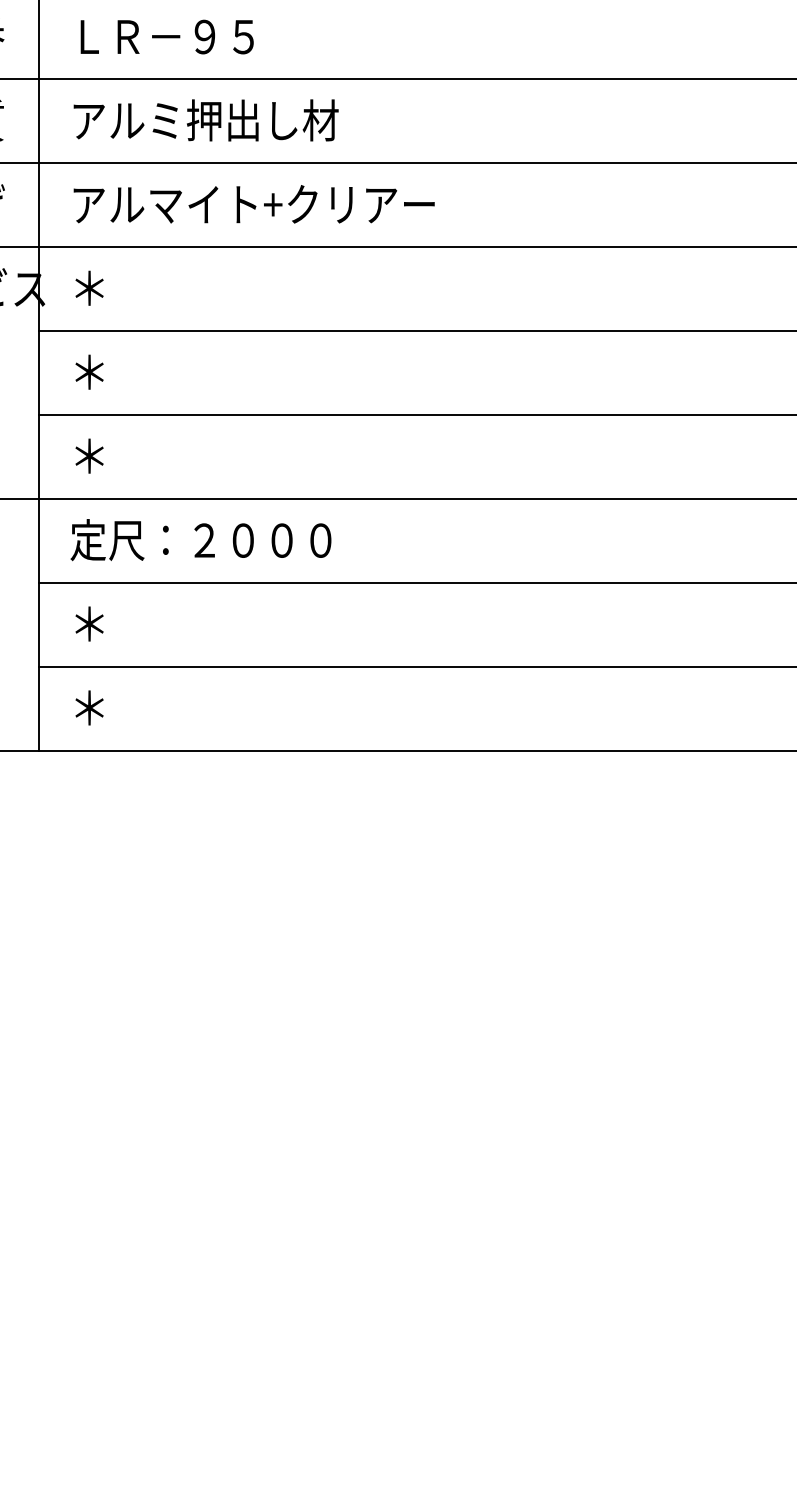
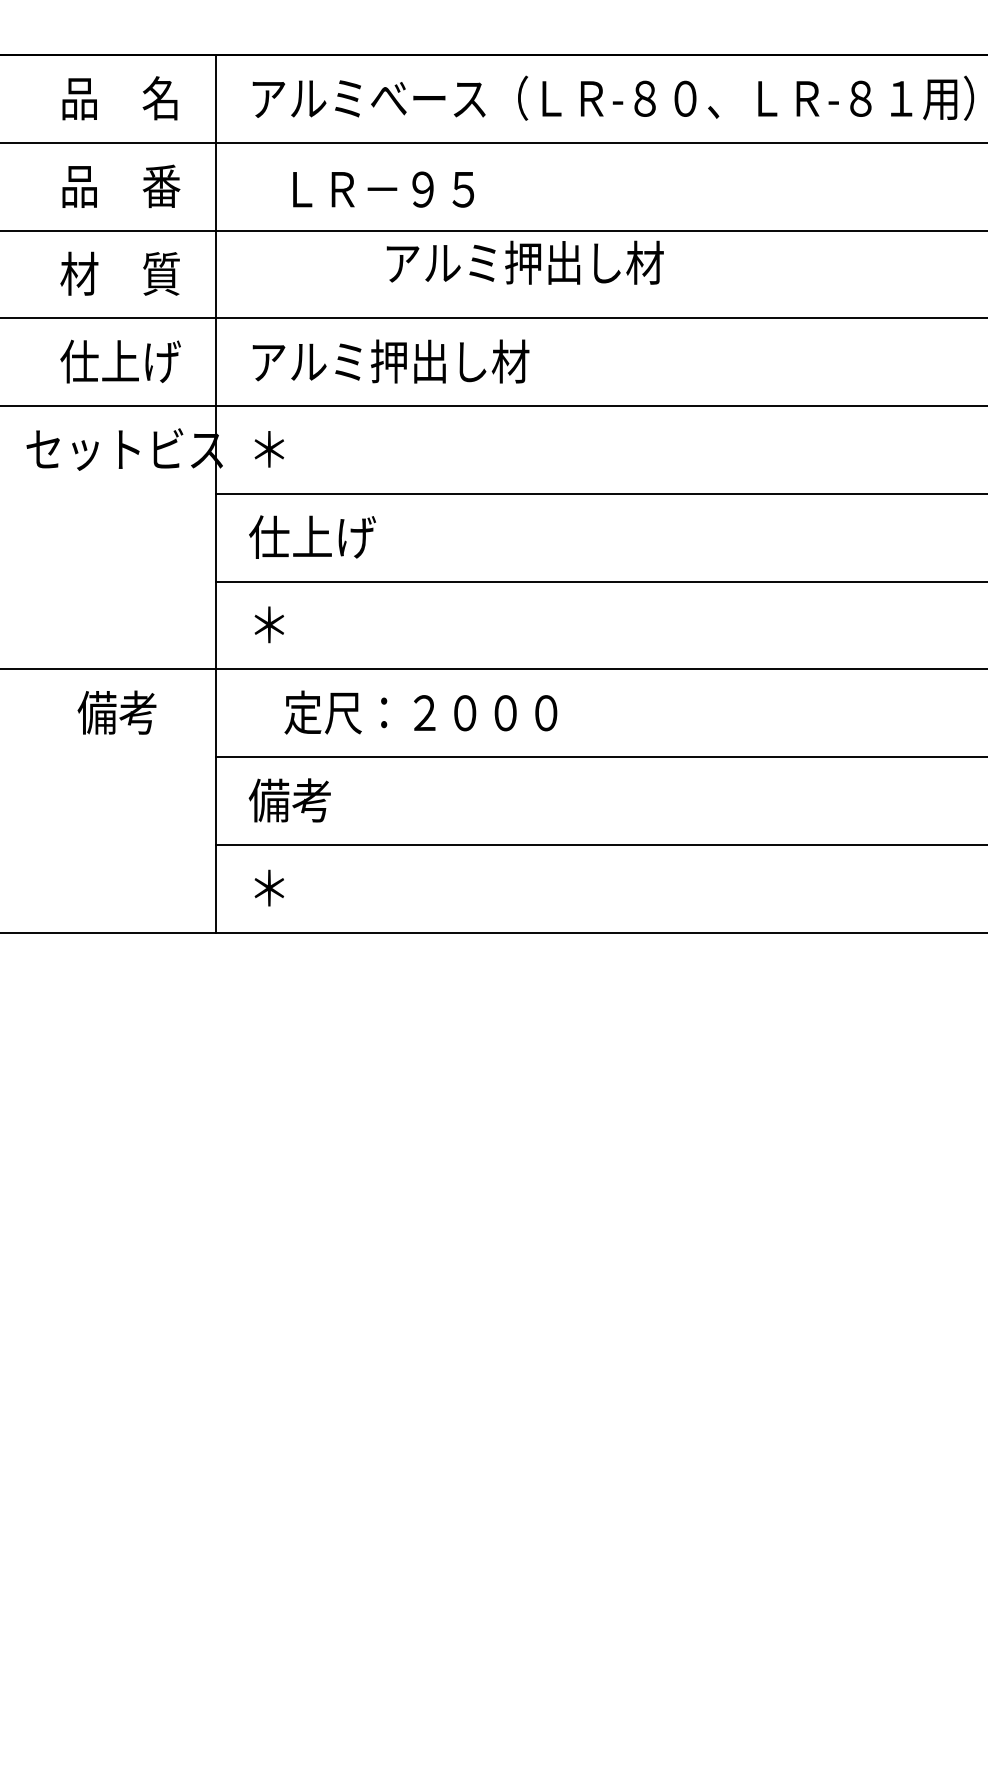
text: (167, 36) -> (383, 189), moved
text: (205, 120) -> (524, 262), moved
text: (292, 204) -> (481, 361), アルマイト+クリアー -> アルミ押出し材
text: (130, 371) -> (312, 536), ＊ -> 仕上げ
text: (200, 540) -> (420, 712), moved
text: (108, 624) -> (289, 800), ＊ -> 備考

